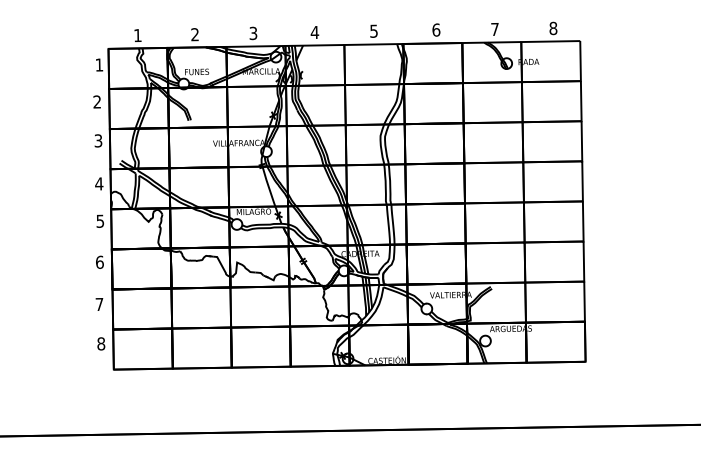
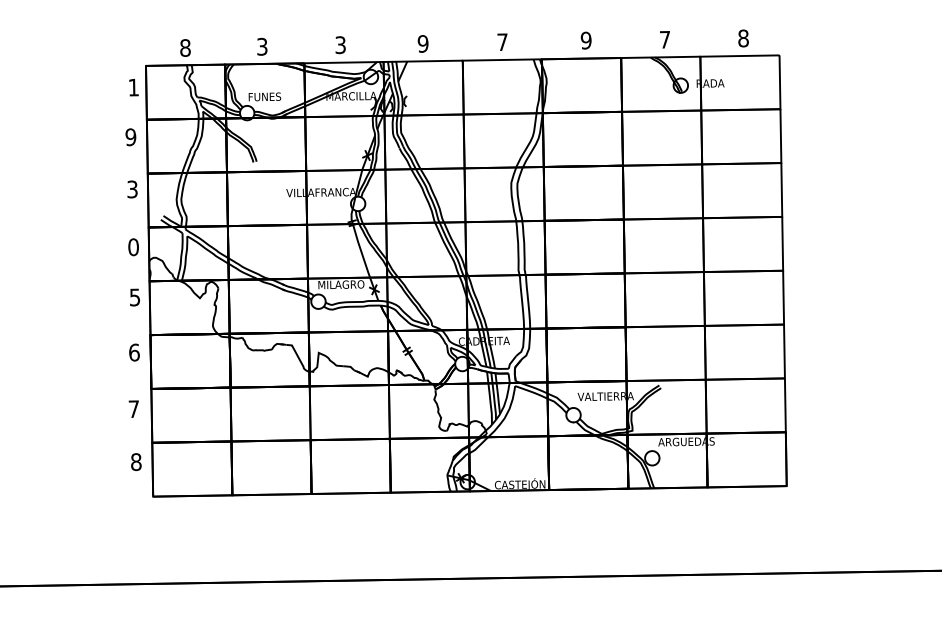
text: (435, 29) -> (585, 40), 6 -> 9
text: (373, 31) -> (502, 42), 5 -> 7
text: (314, 32) -> (422, 43), 4 -> 9
text: (195, 34) -> (262, 46), 2 -> 3
text: (137, 35) -> (185, 47), 1 -> 8
text: (96, 102) -> (130, 137), 2 -> 9
text: (99, 184) -> (133, 247), 4 -> 0

